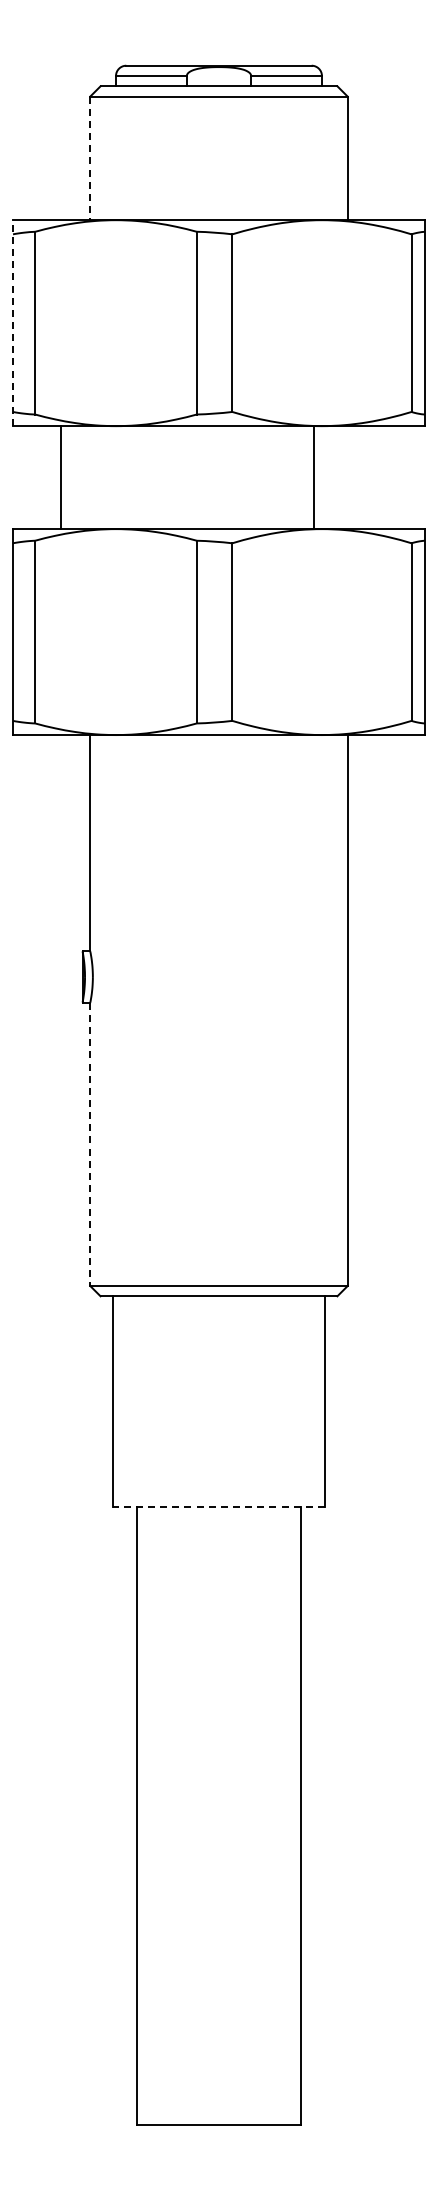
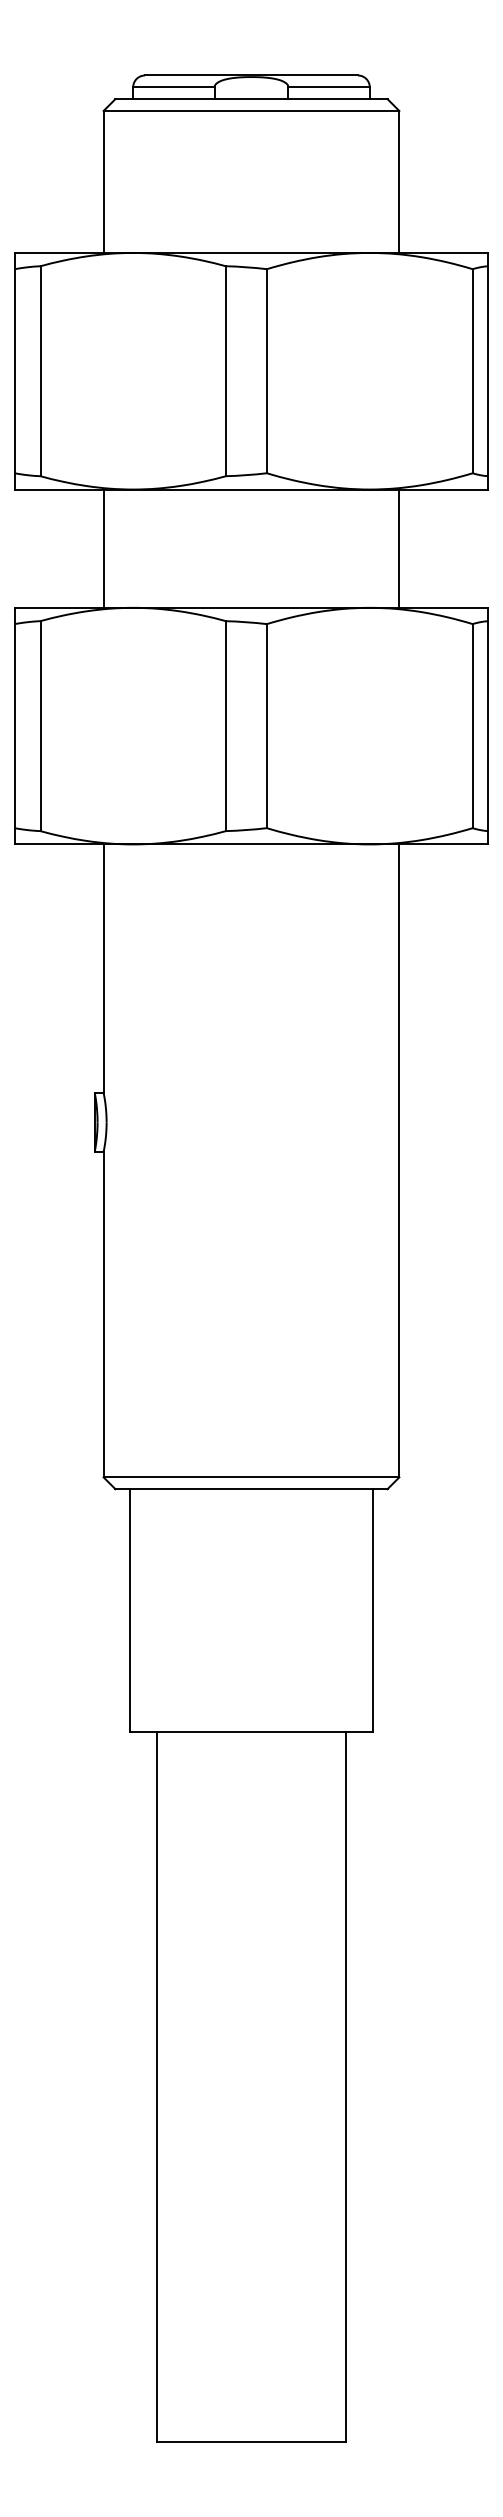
line: (90, 158) -> (103, 182), dashed -> solid
line: (13, 323) -> (15, 371), dashed -> solid
line: (61, 477) -> (103, 548), moved
line: (313, 477) -> (399, 548), moved
line: (90, 1144) -> (103, 1314), dashed -> solid
line: (218, 1507) -> (250, 1731), dashed -> solid

